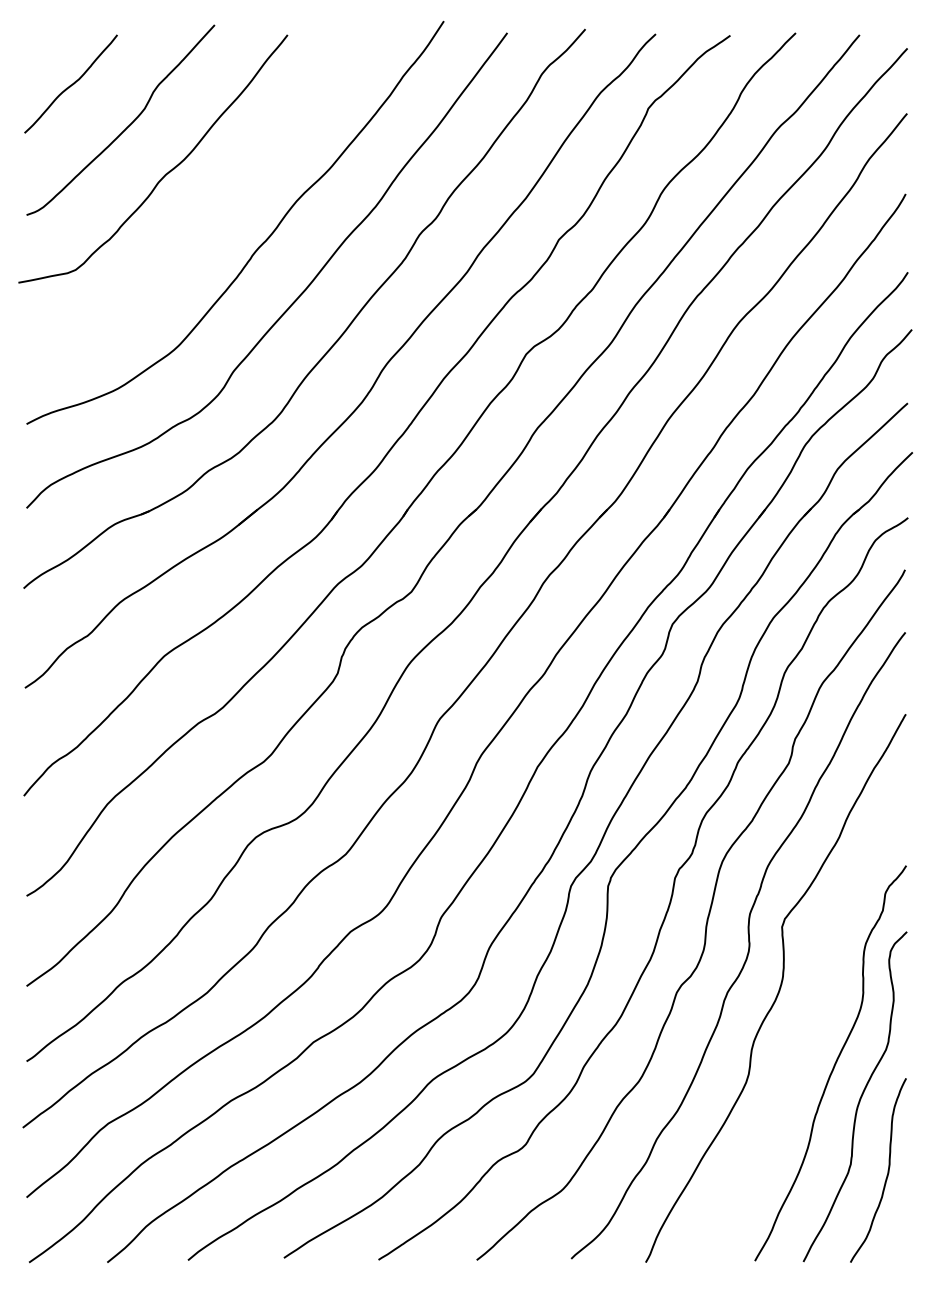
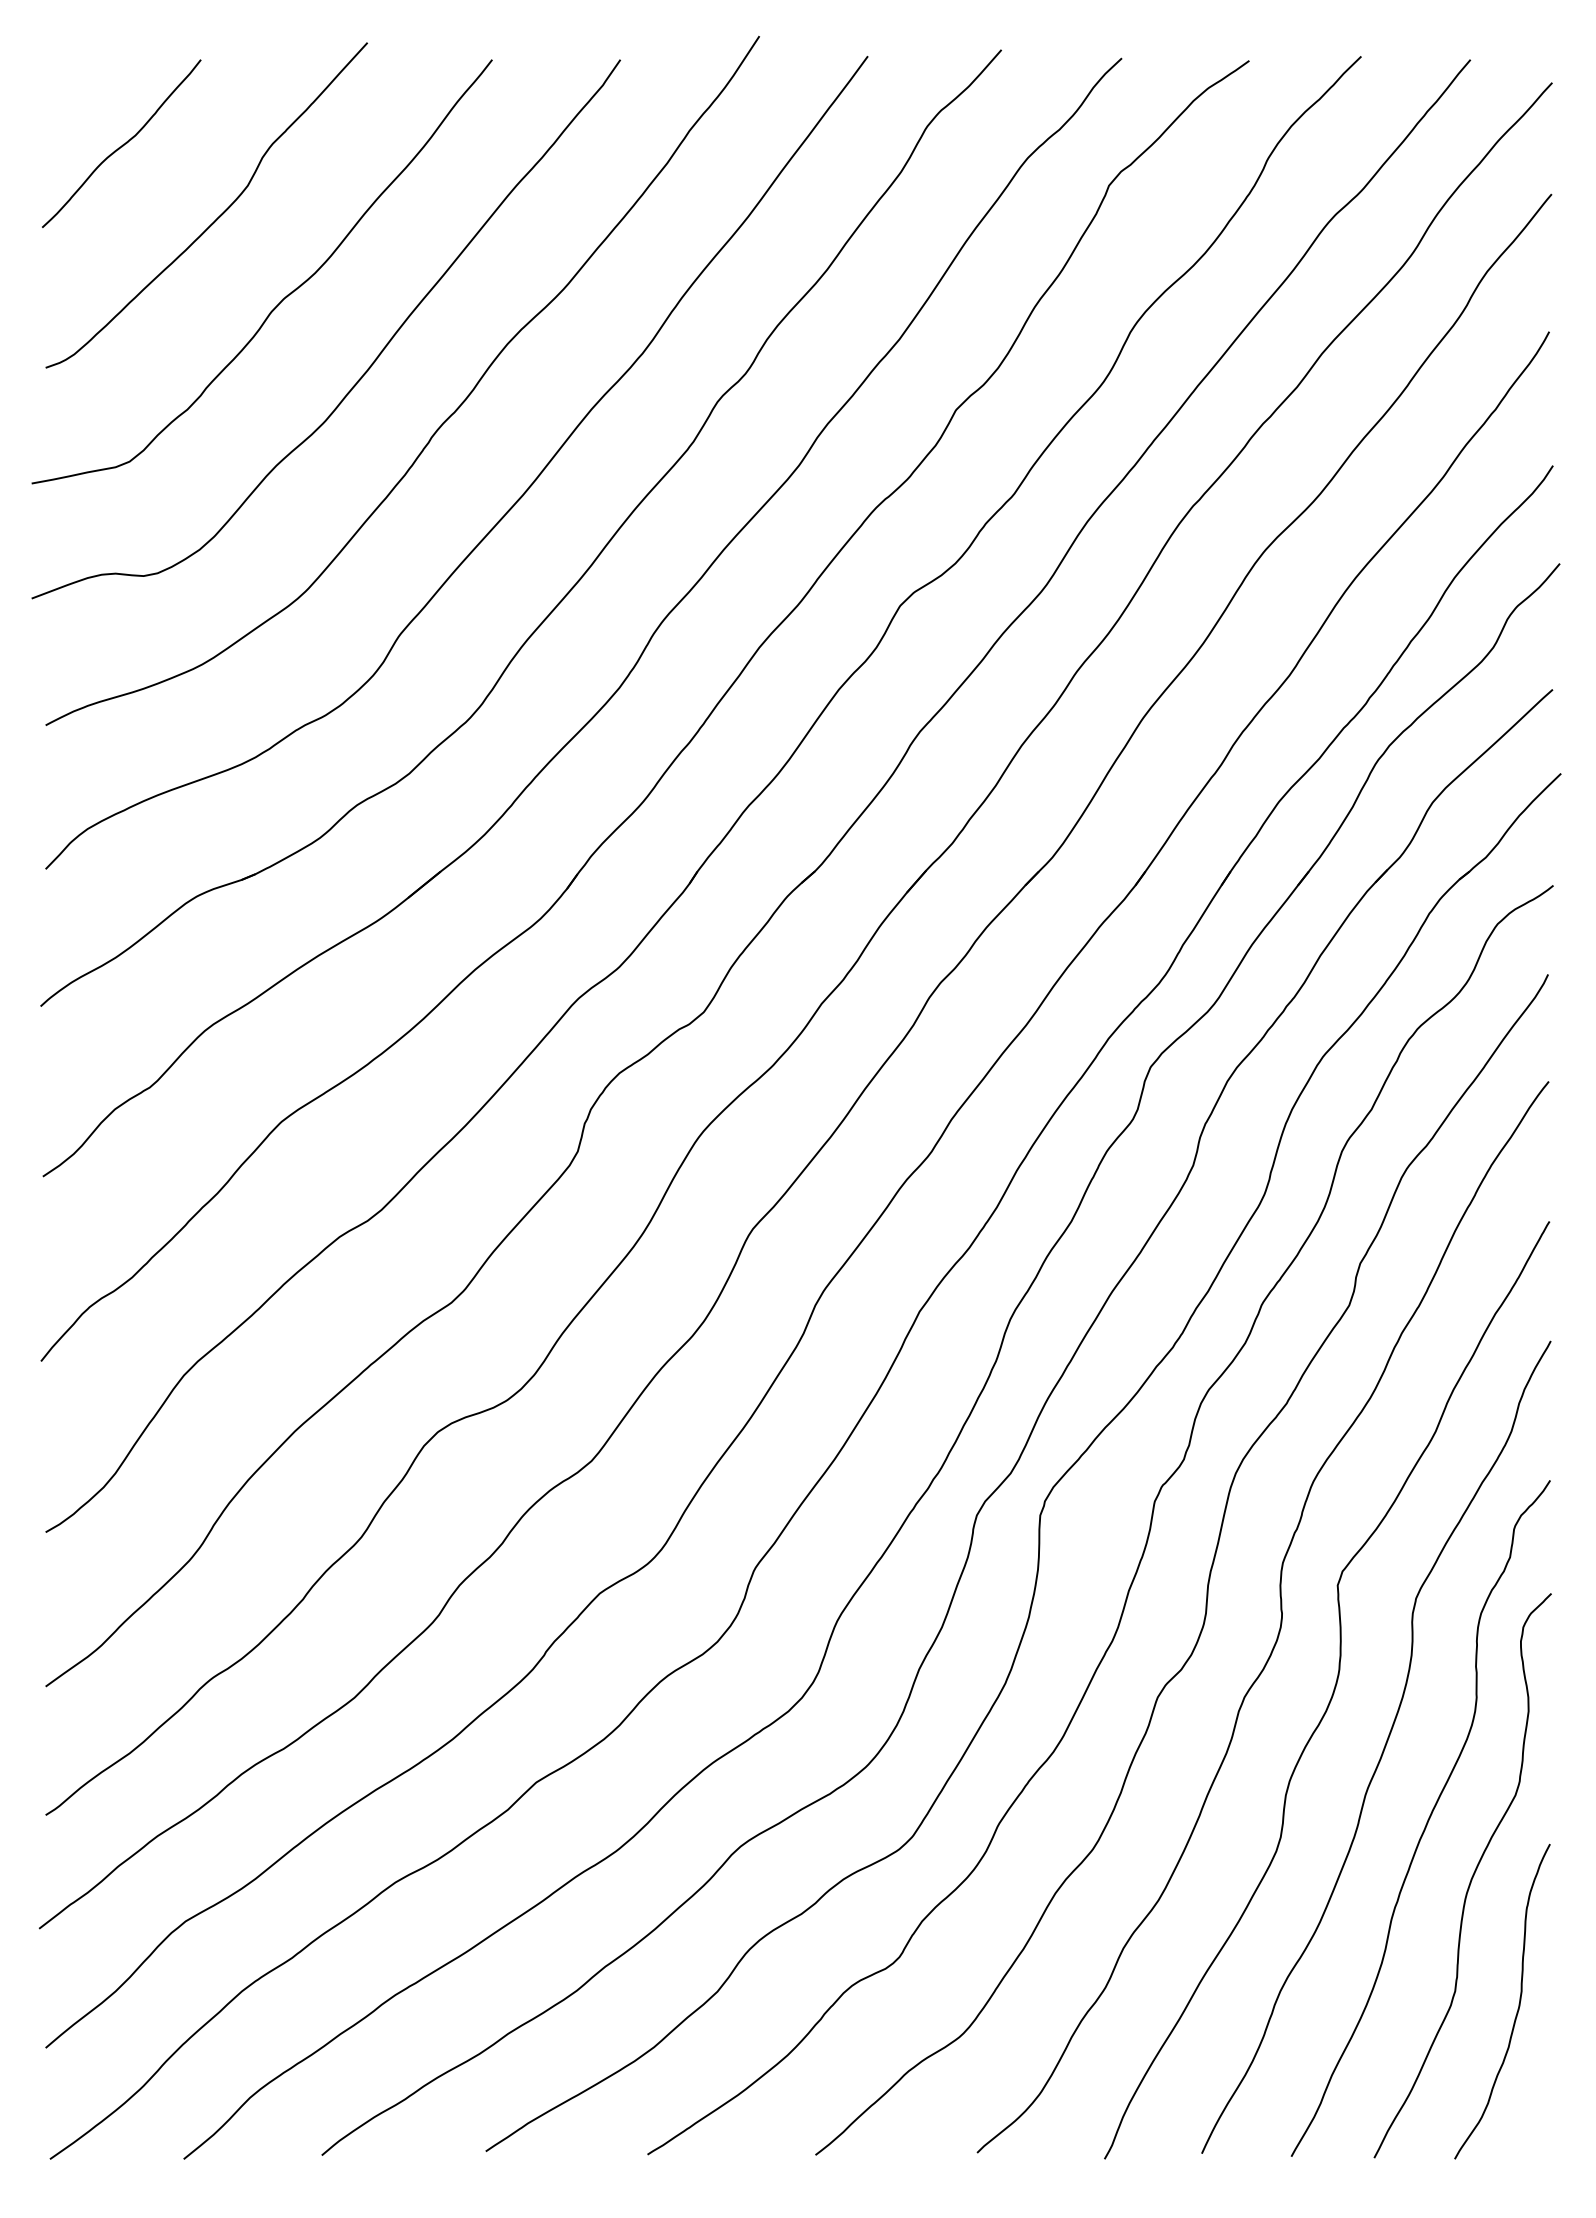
curve: (216, 212) -> (370, 363), added
curve: (808, 1021) -> (1382, 1746), added

